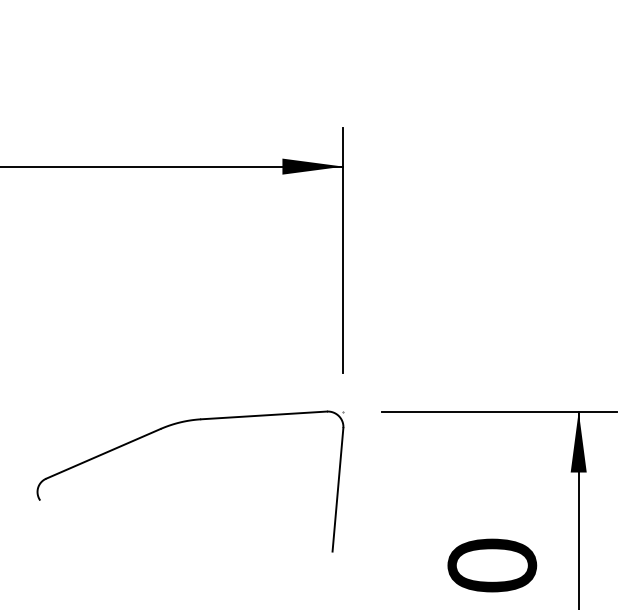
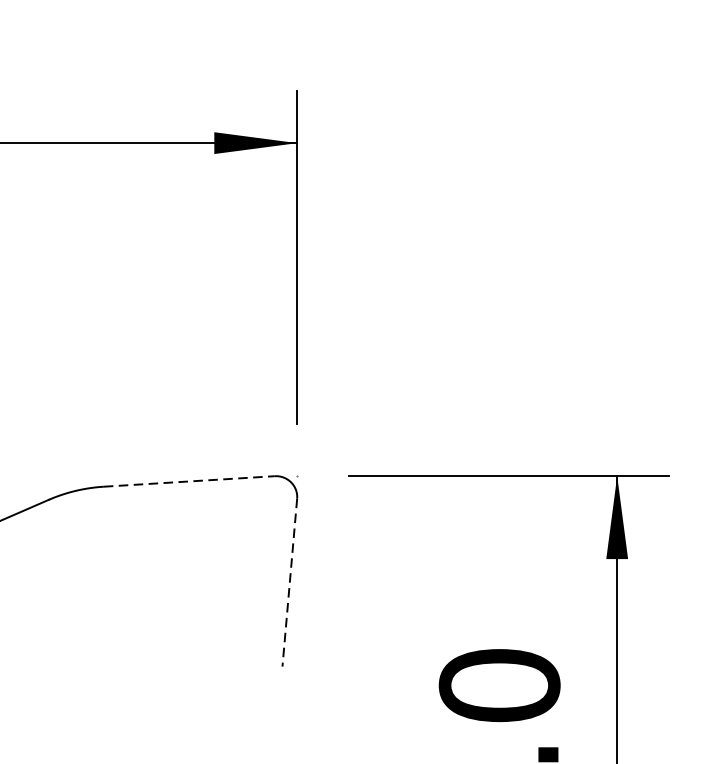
line: (264, 415) -> (189, 481), solid -> dashed
line: (337, 489) -> (289, 582), solid -> dashed

